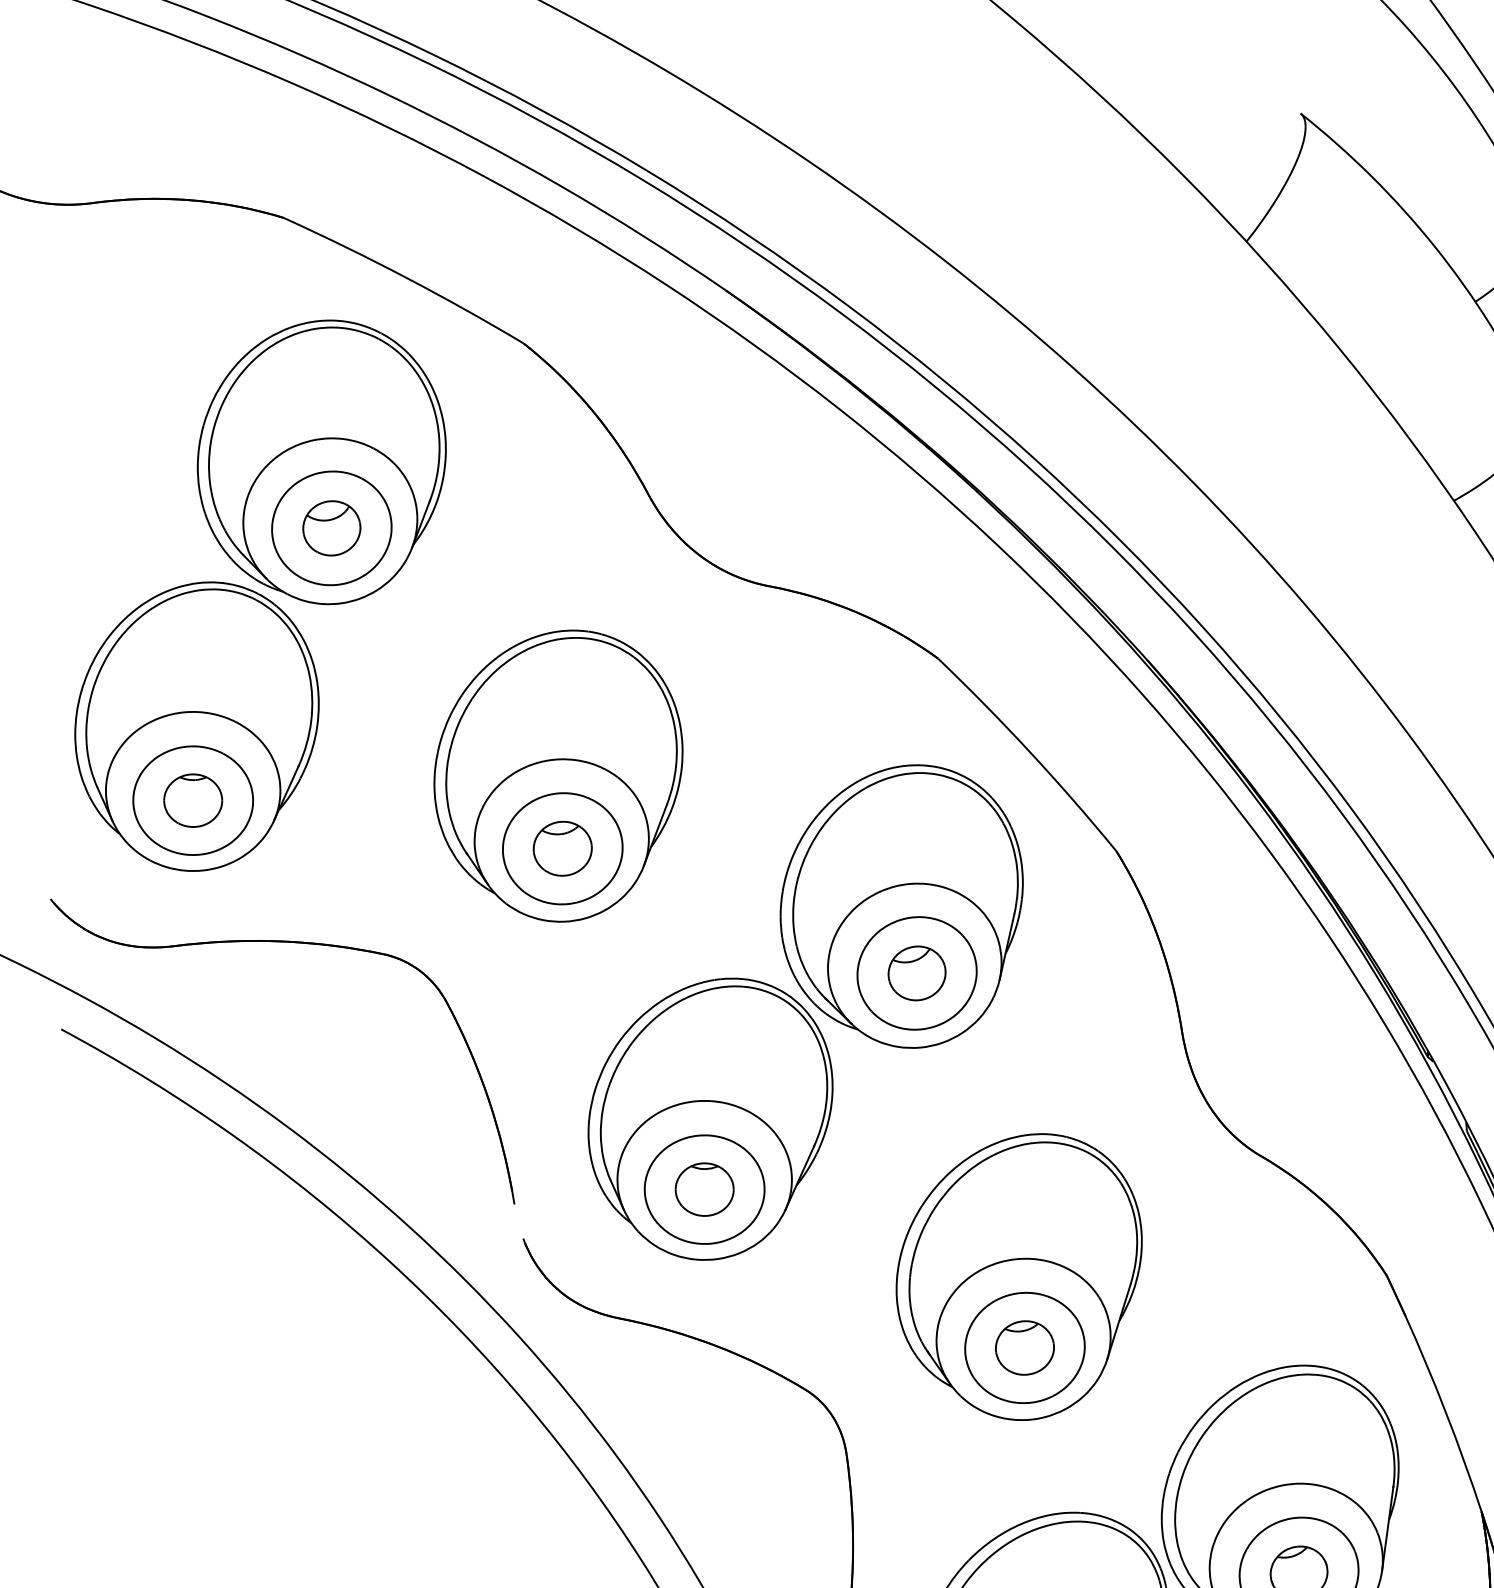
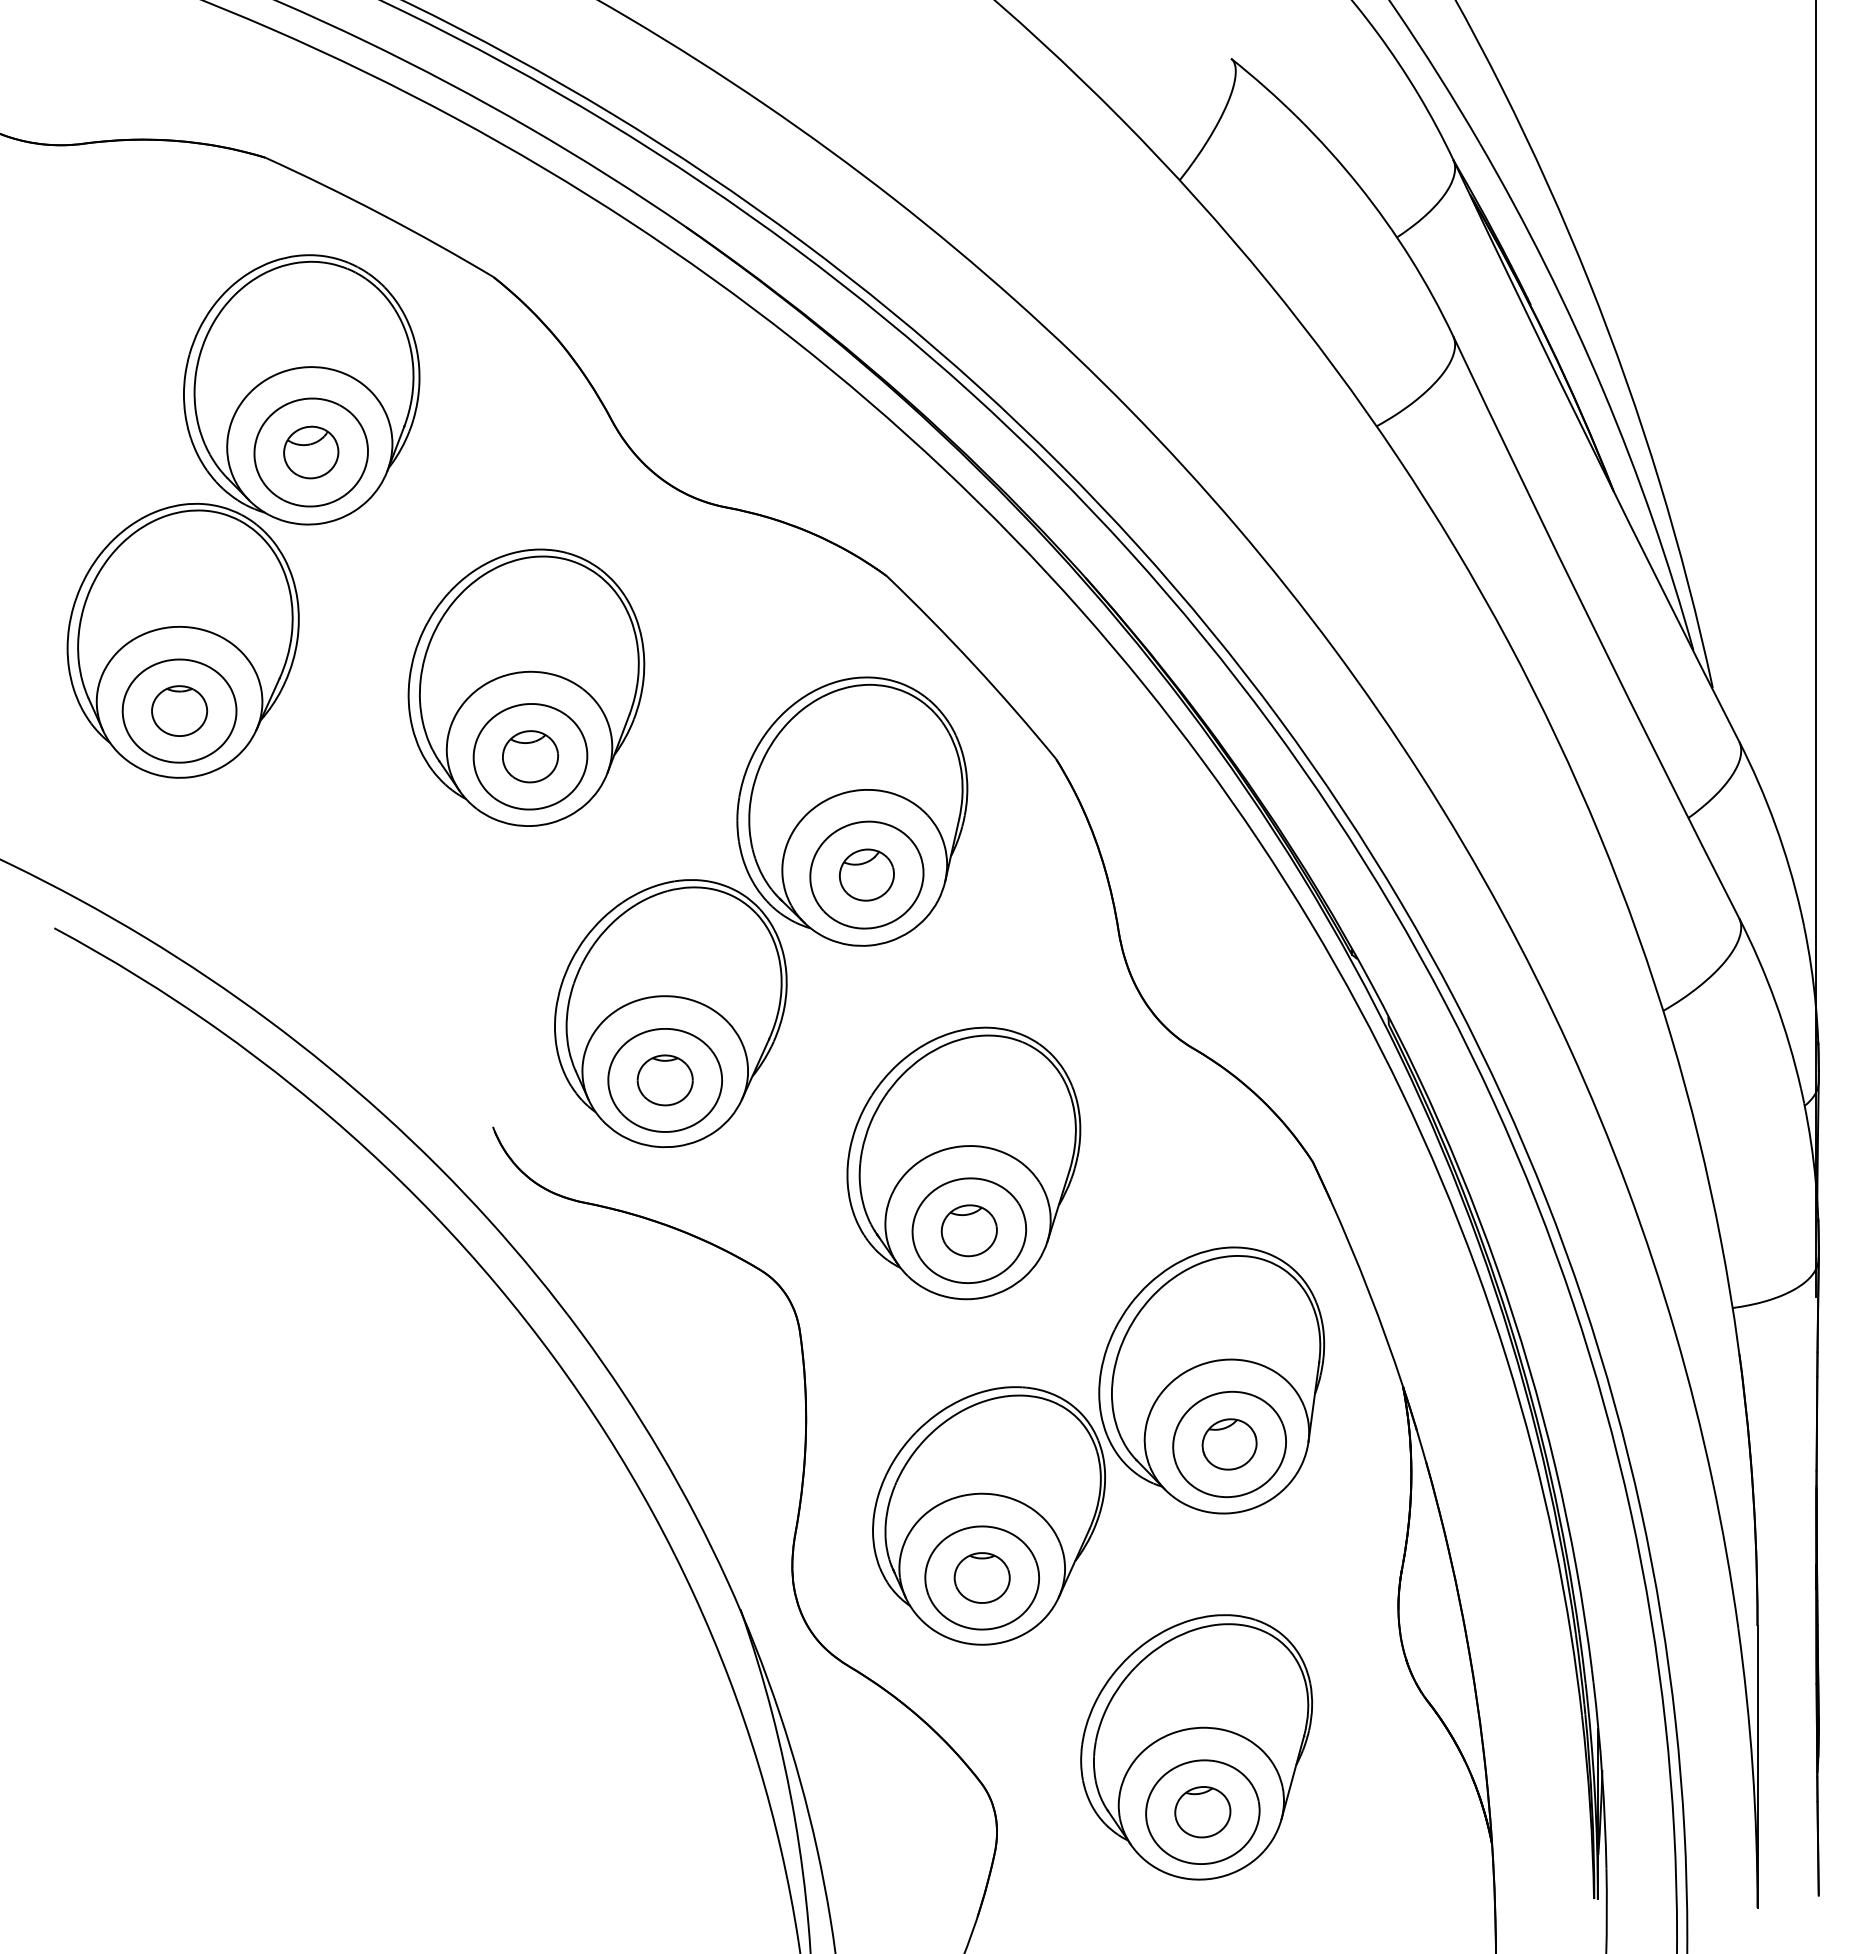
part: (289, 943) -> (271, 846), removed

